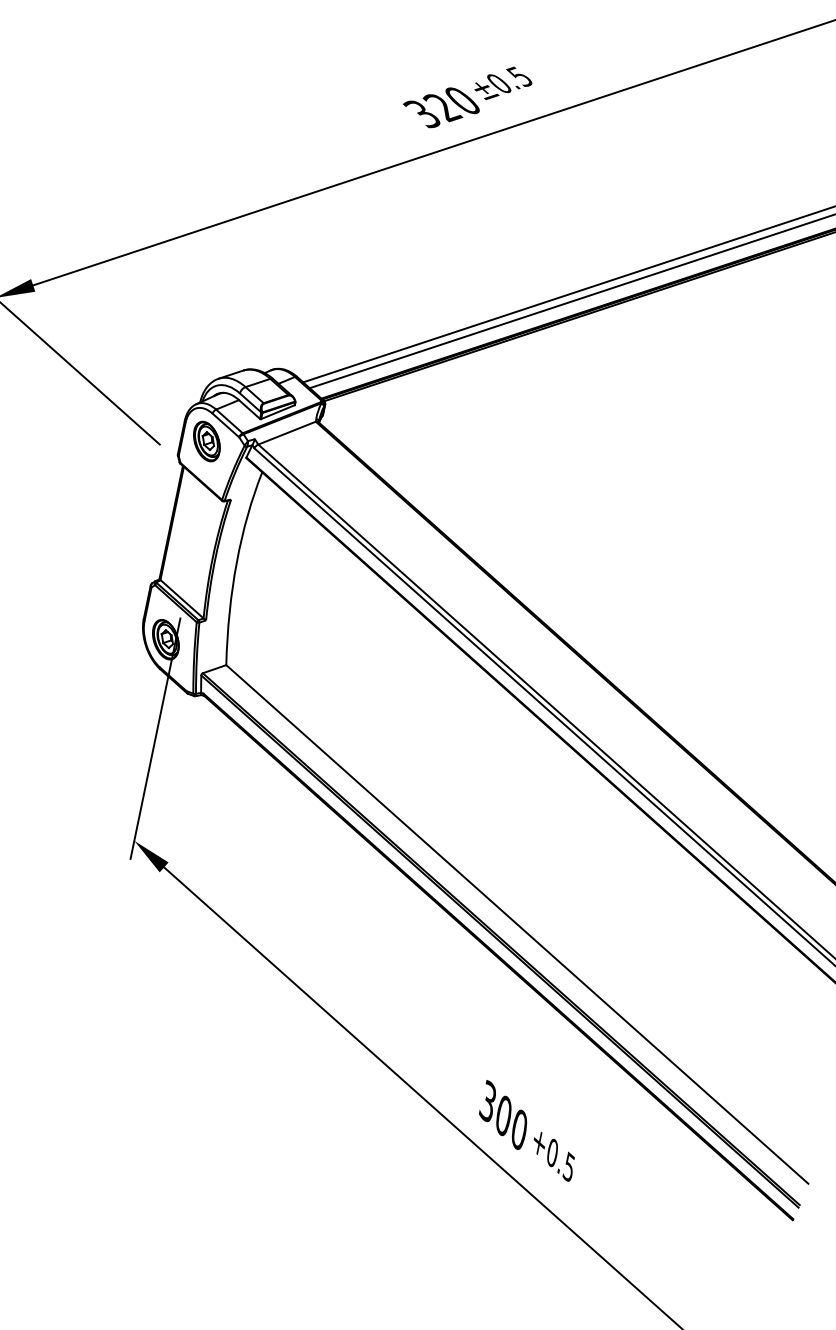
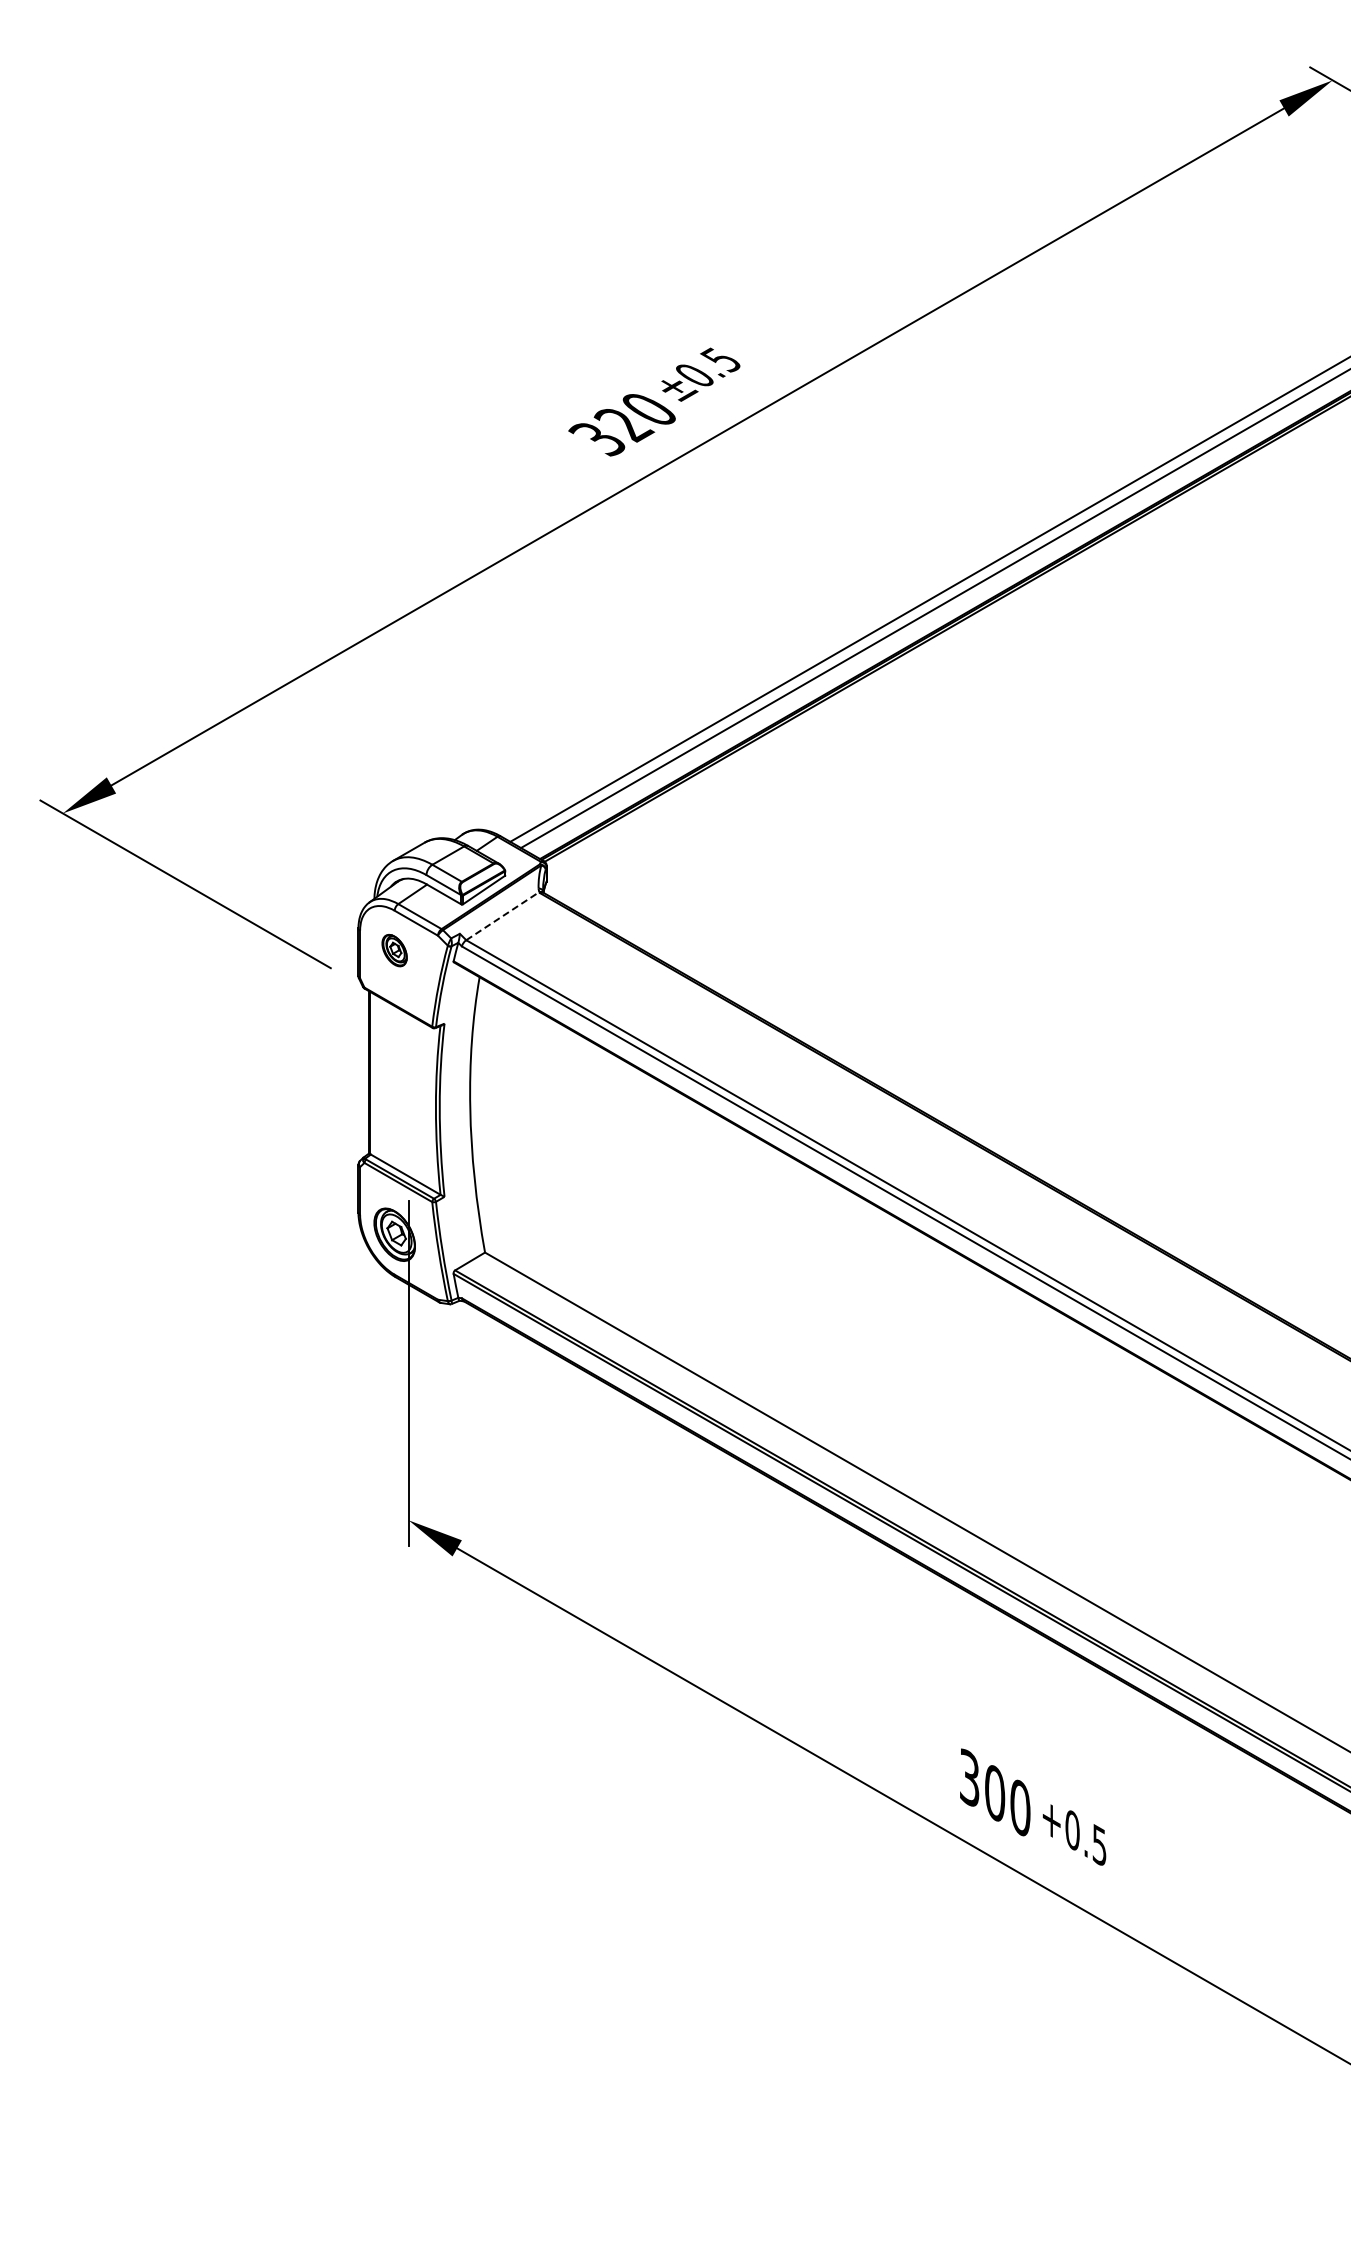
line: (286, 433) -> (502, 916), solid -> dashed
part: (206, 441) -> (394, 950), size x0.6

